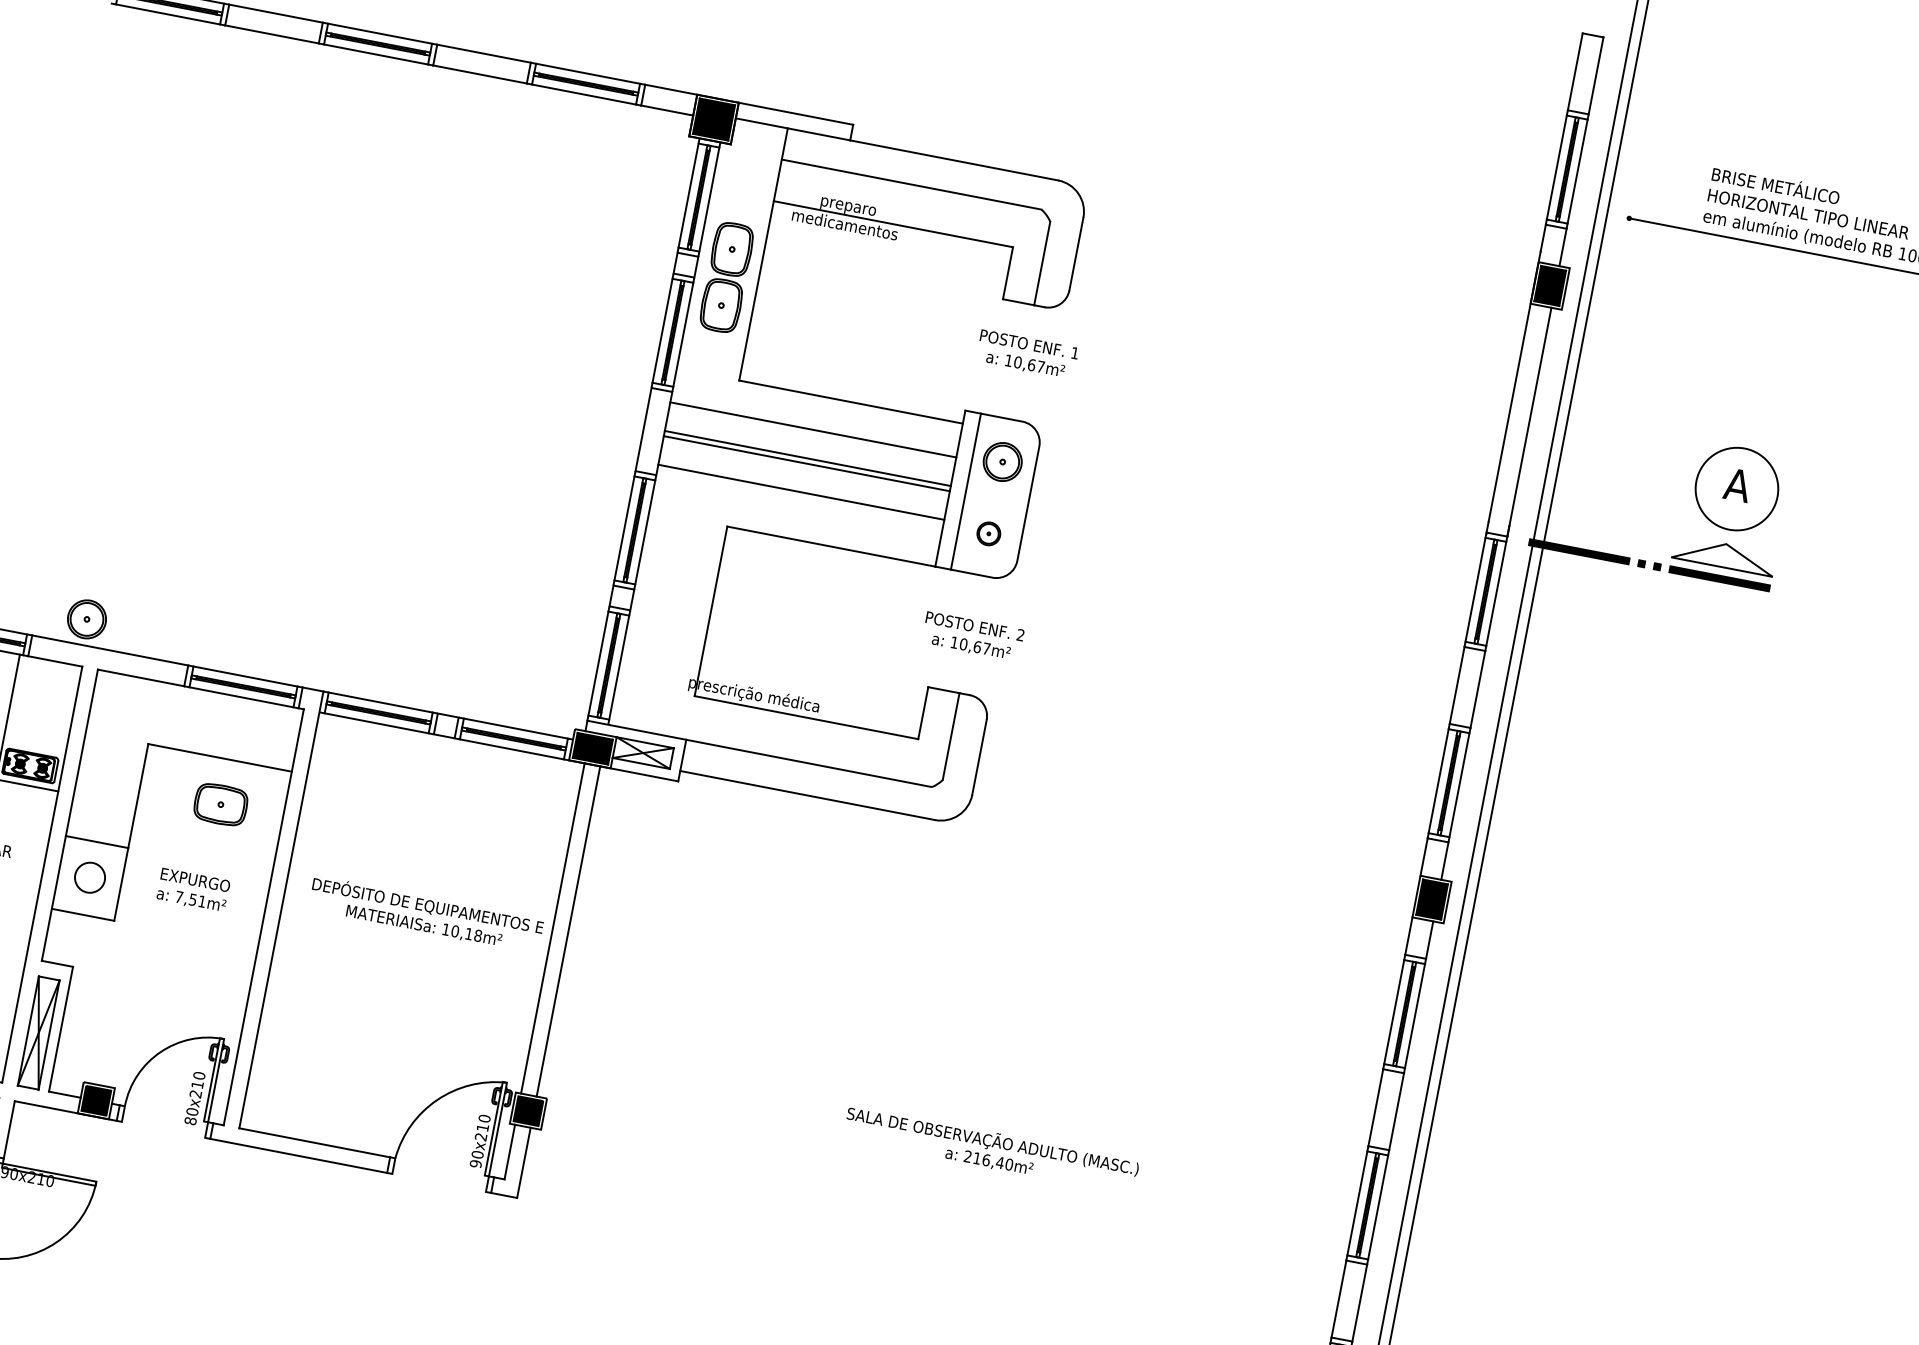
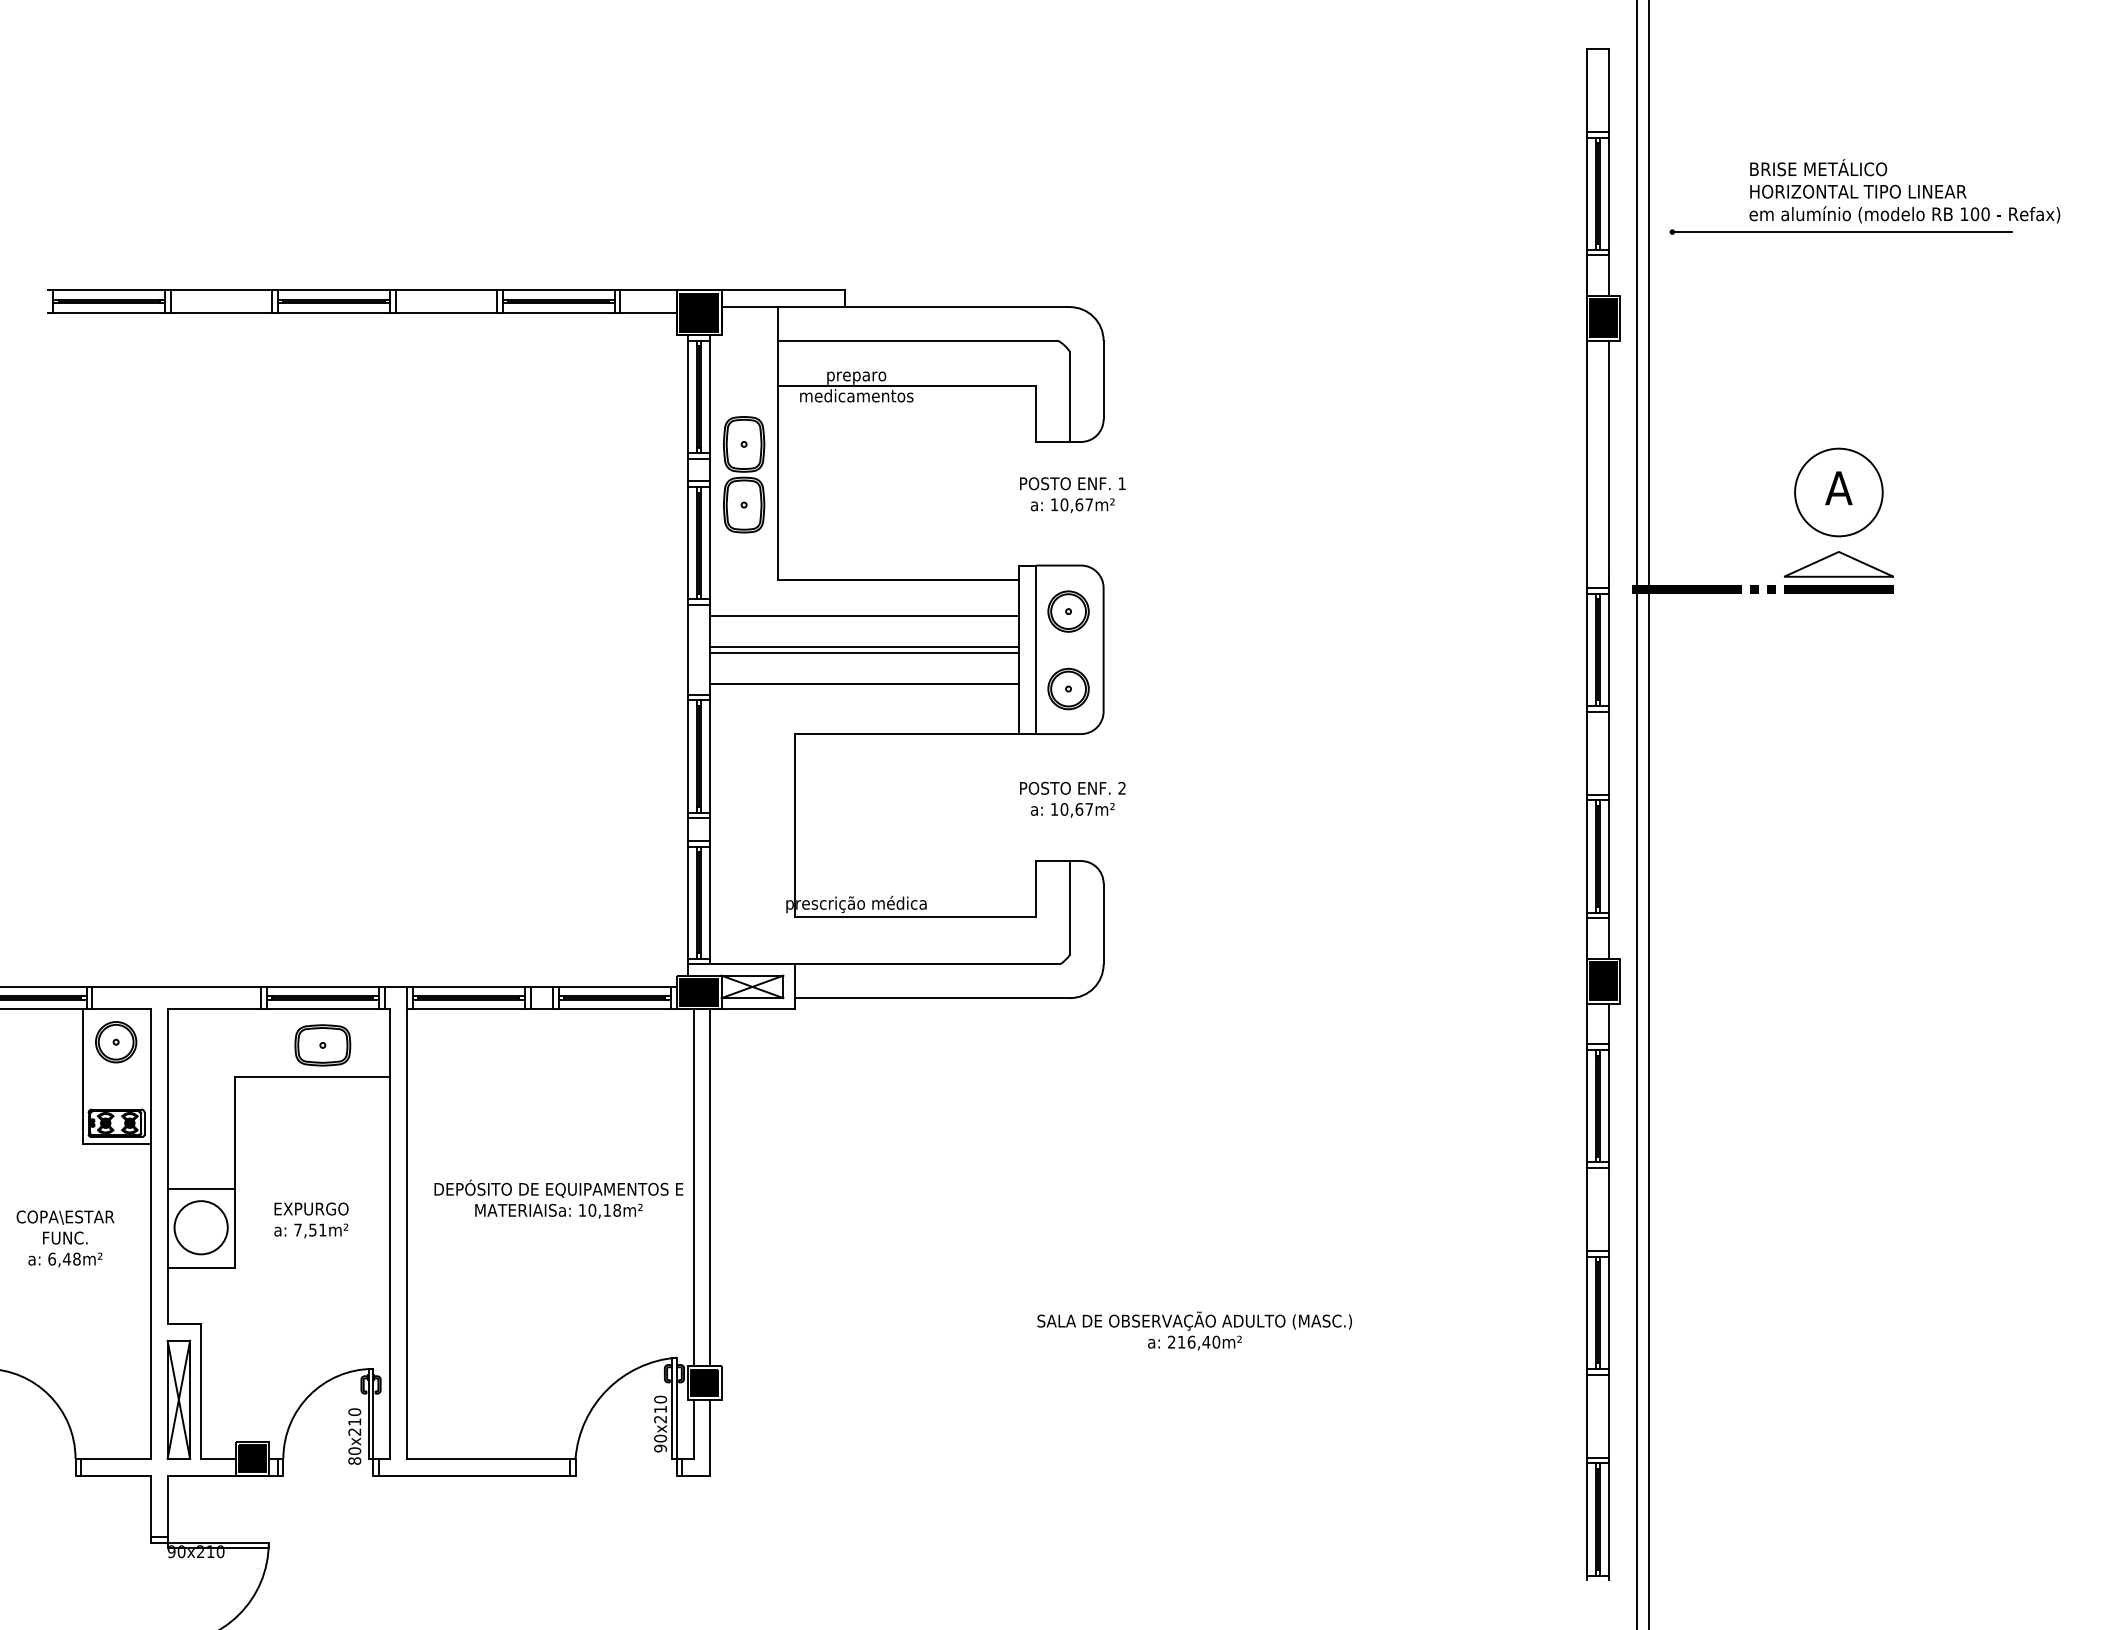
part: (988, 534) -> (1068, 689), size x1.67
part: (87, 619) -> (116, 1042), moved
part: (220, 804) -> (322, 1045), moved
circle: (89, 877) -> (200, 1227), size x1.67

